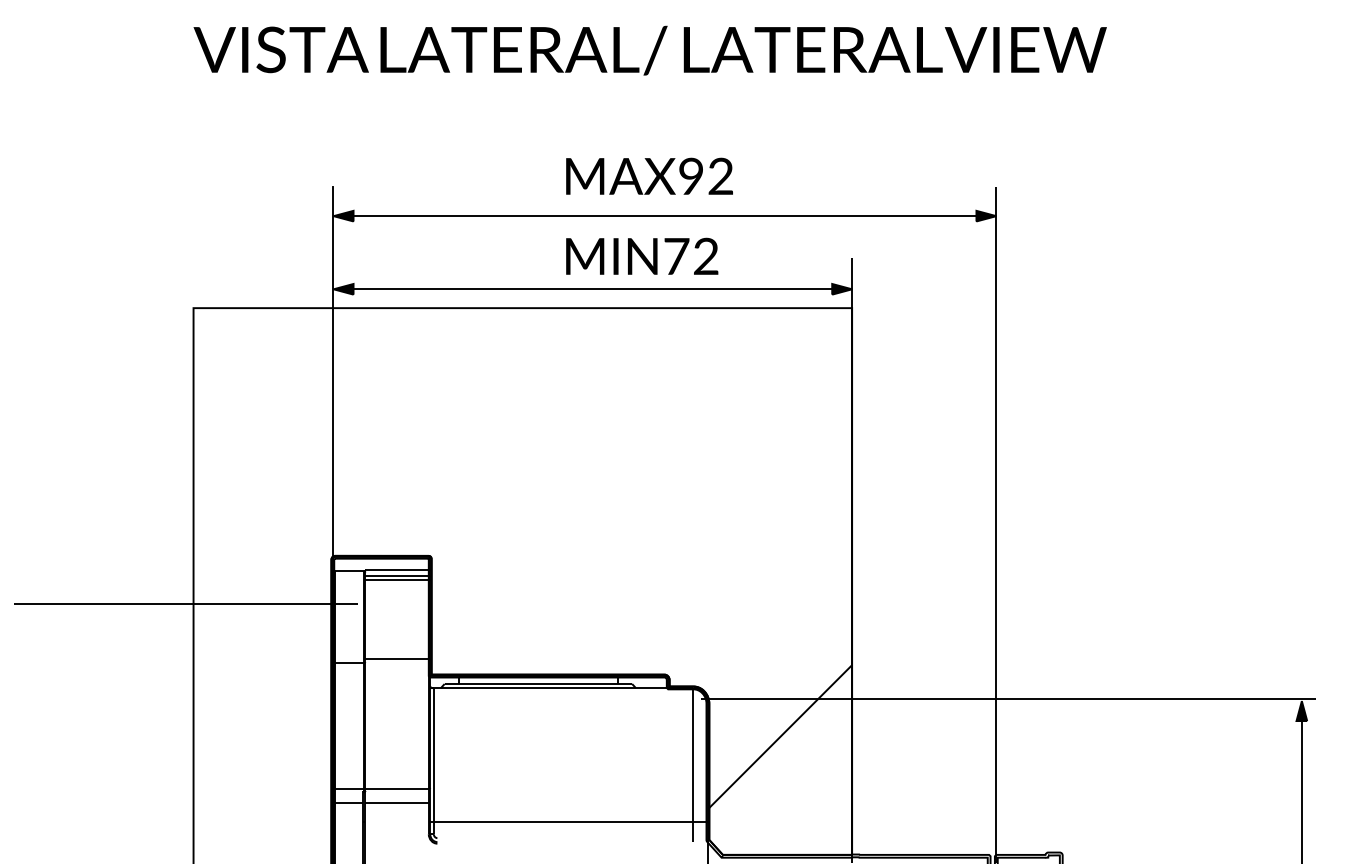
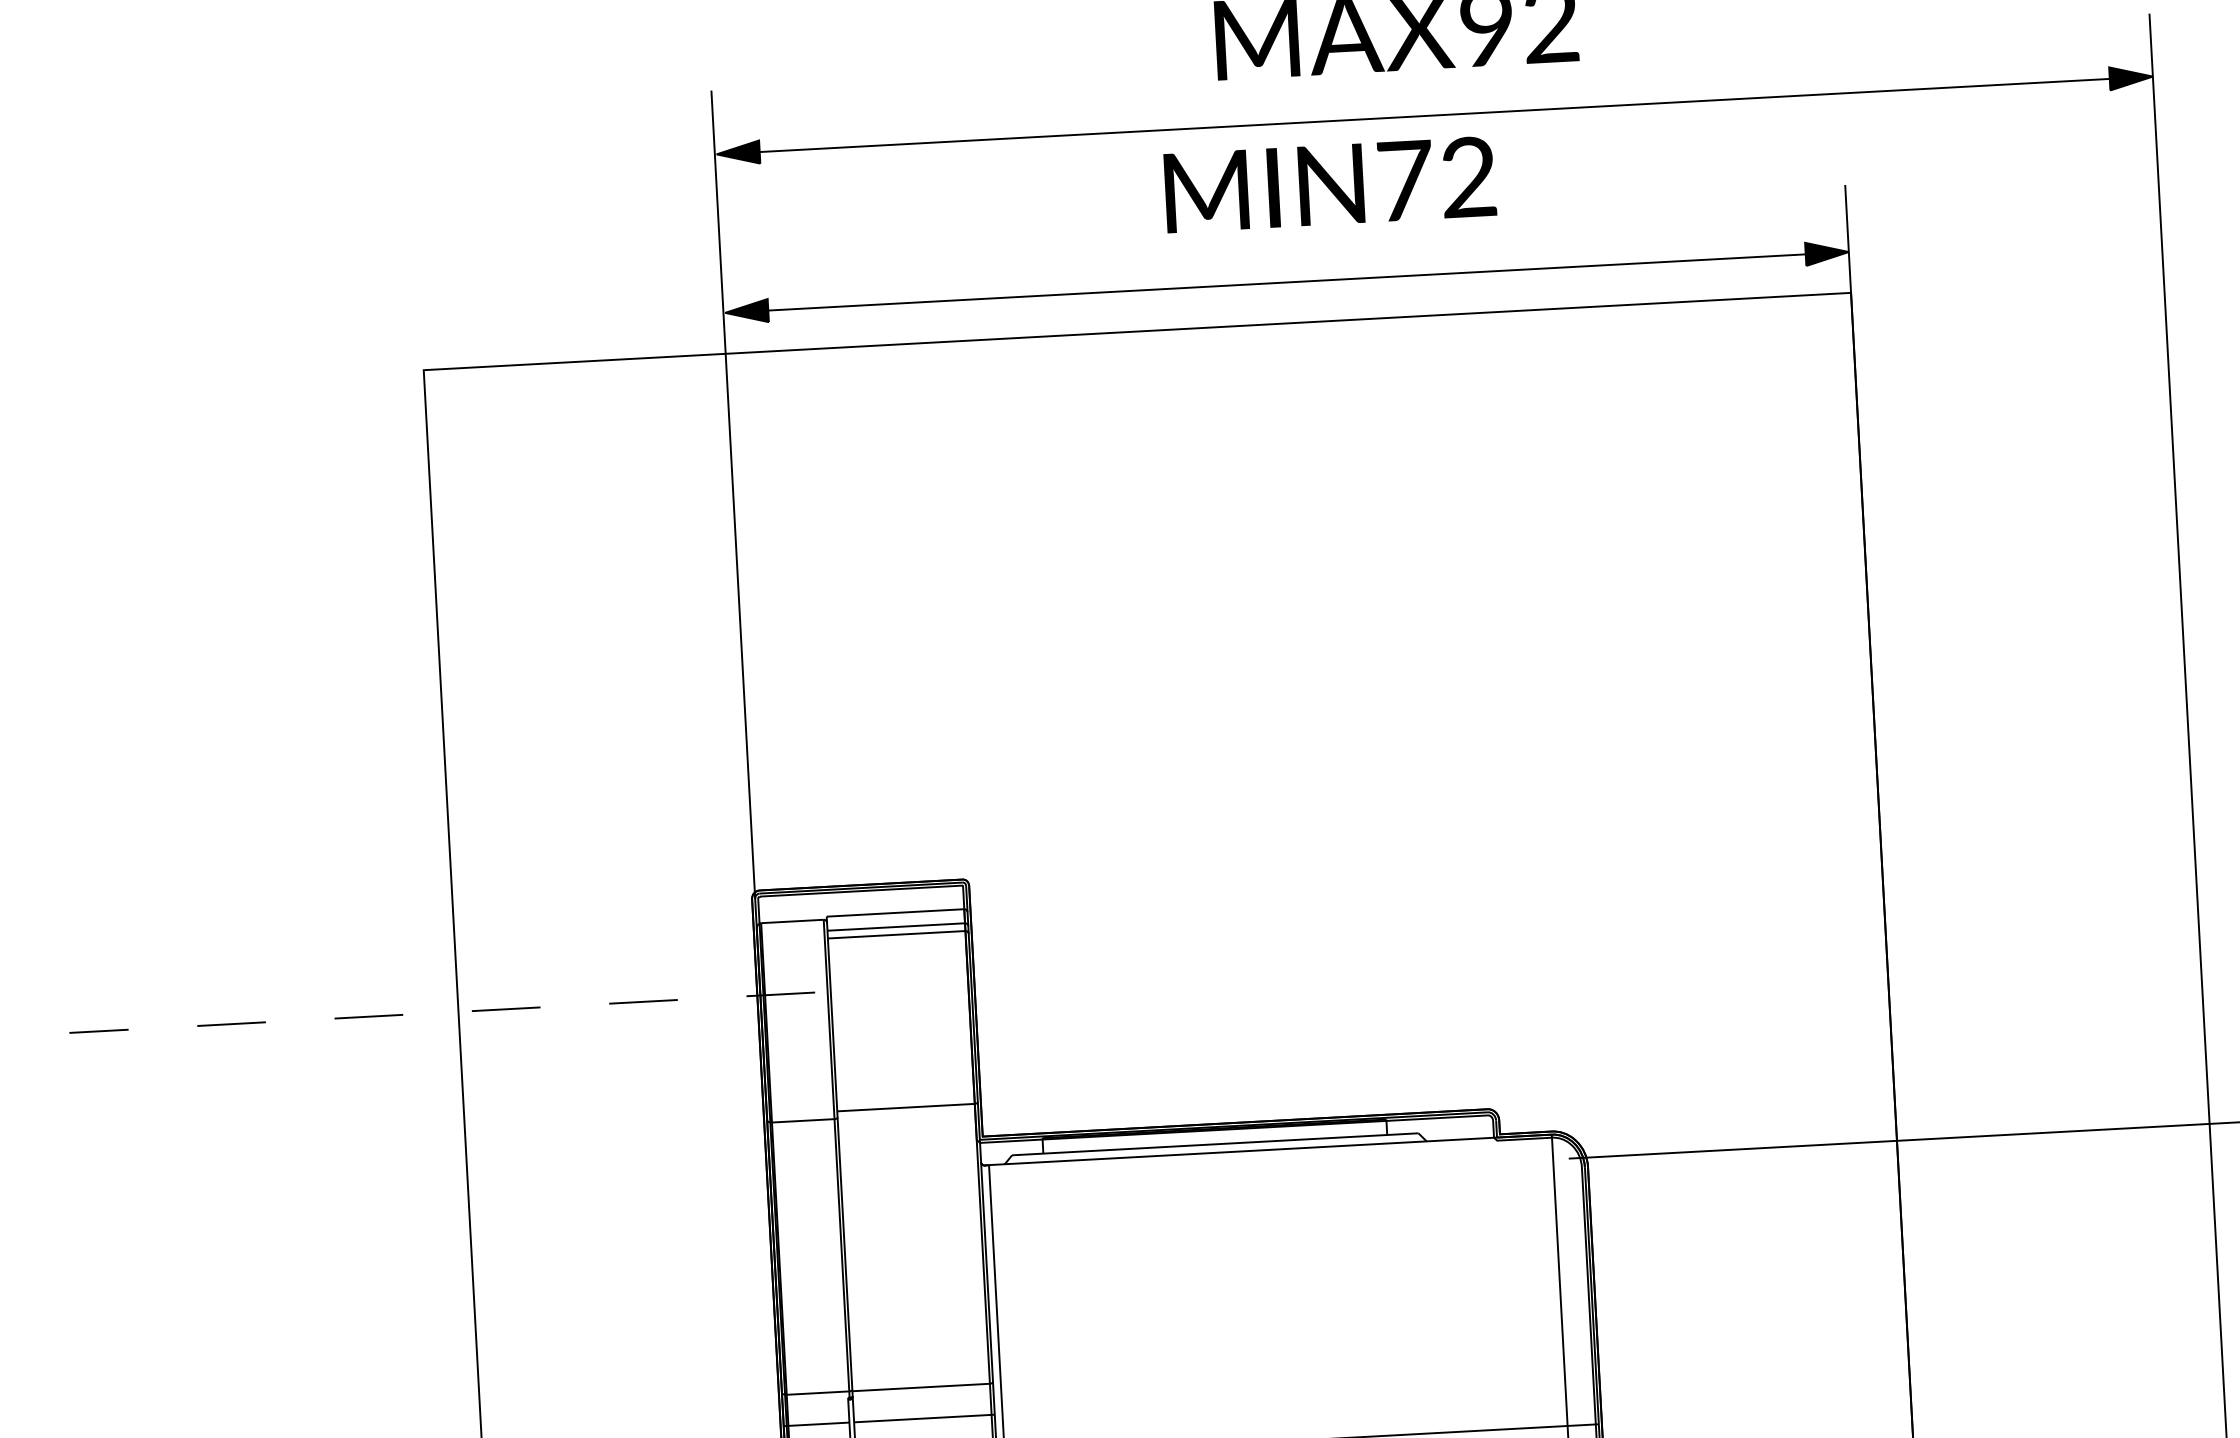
text: (642, 255) -> (1330, 182), moved
line: (185, 604) -> (441, 1013), solid -> dashed
hatch: (780, 736) -> (1746, 1229), removed

